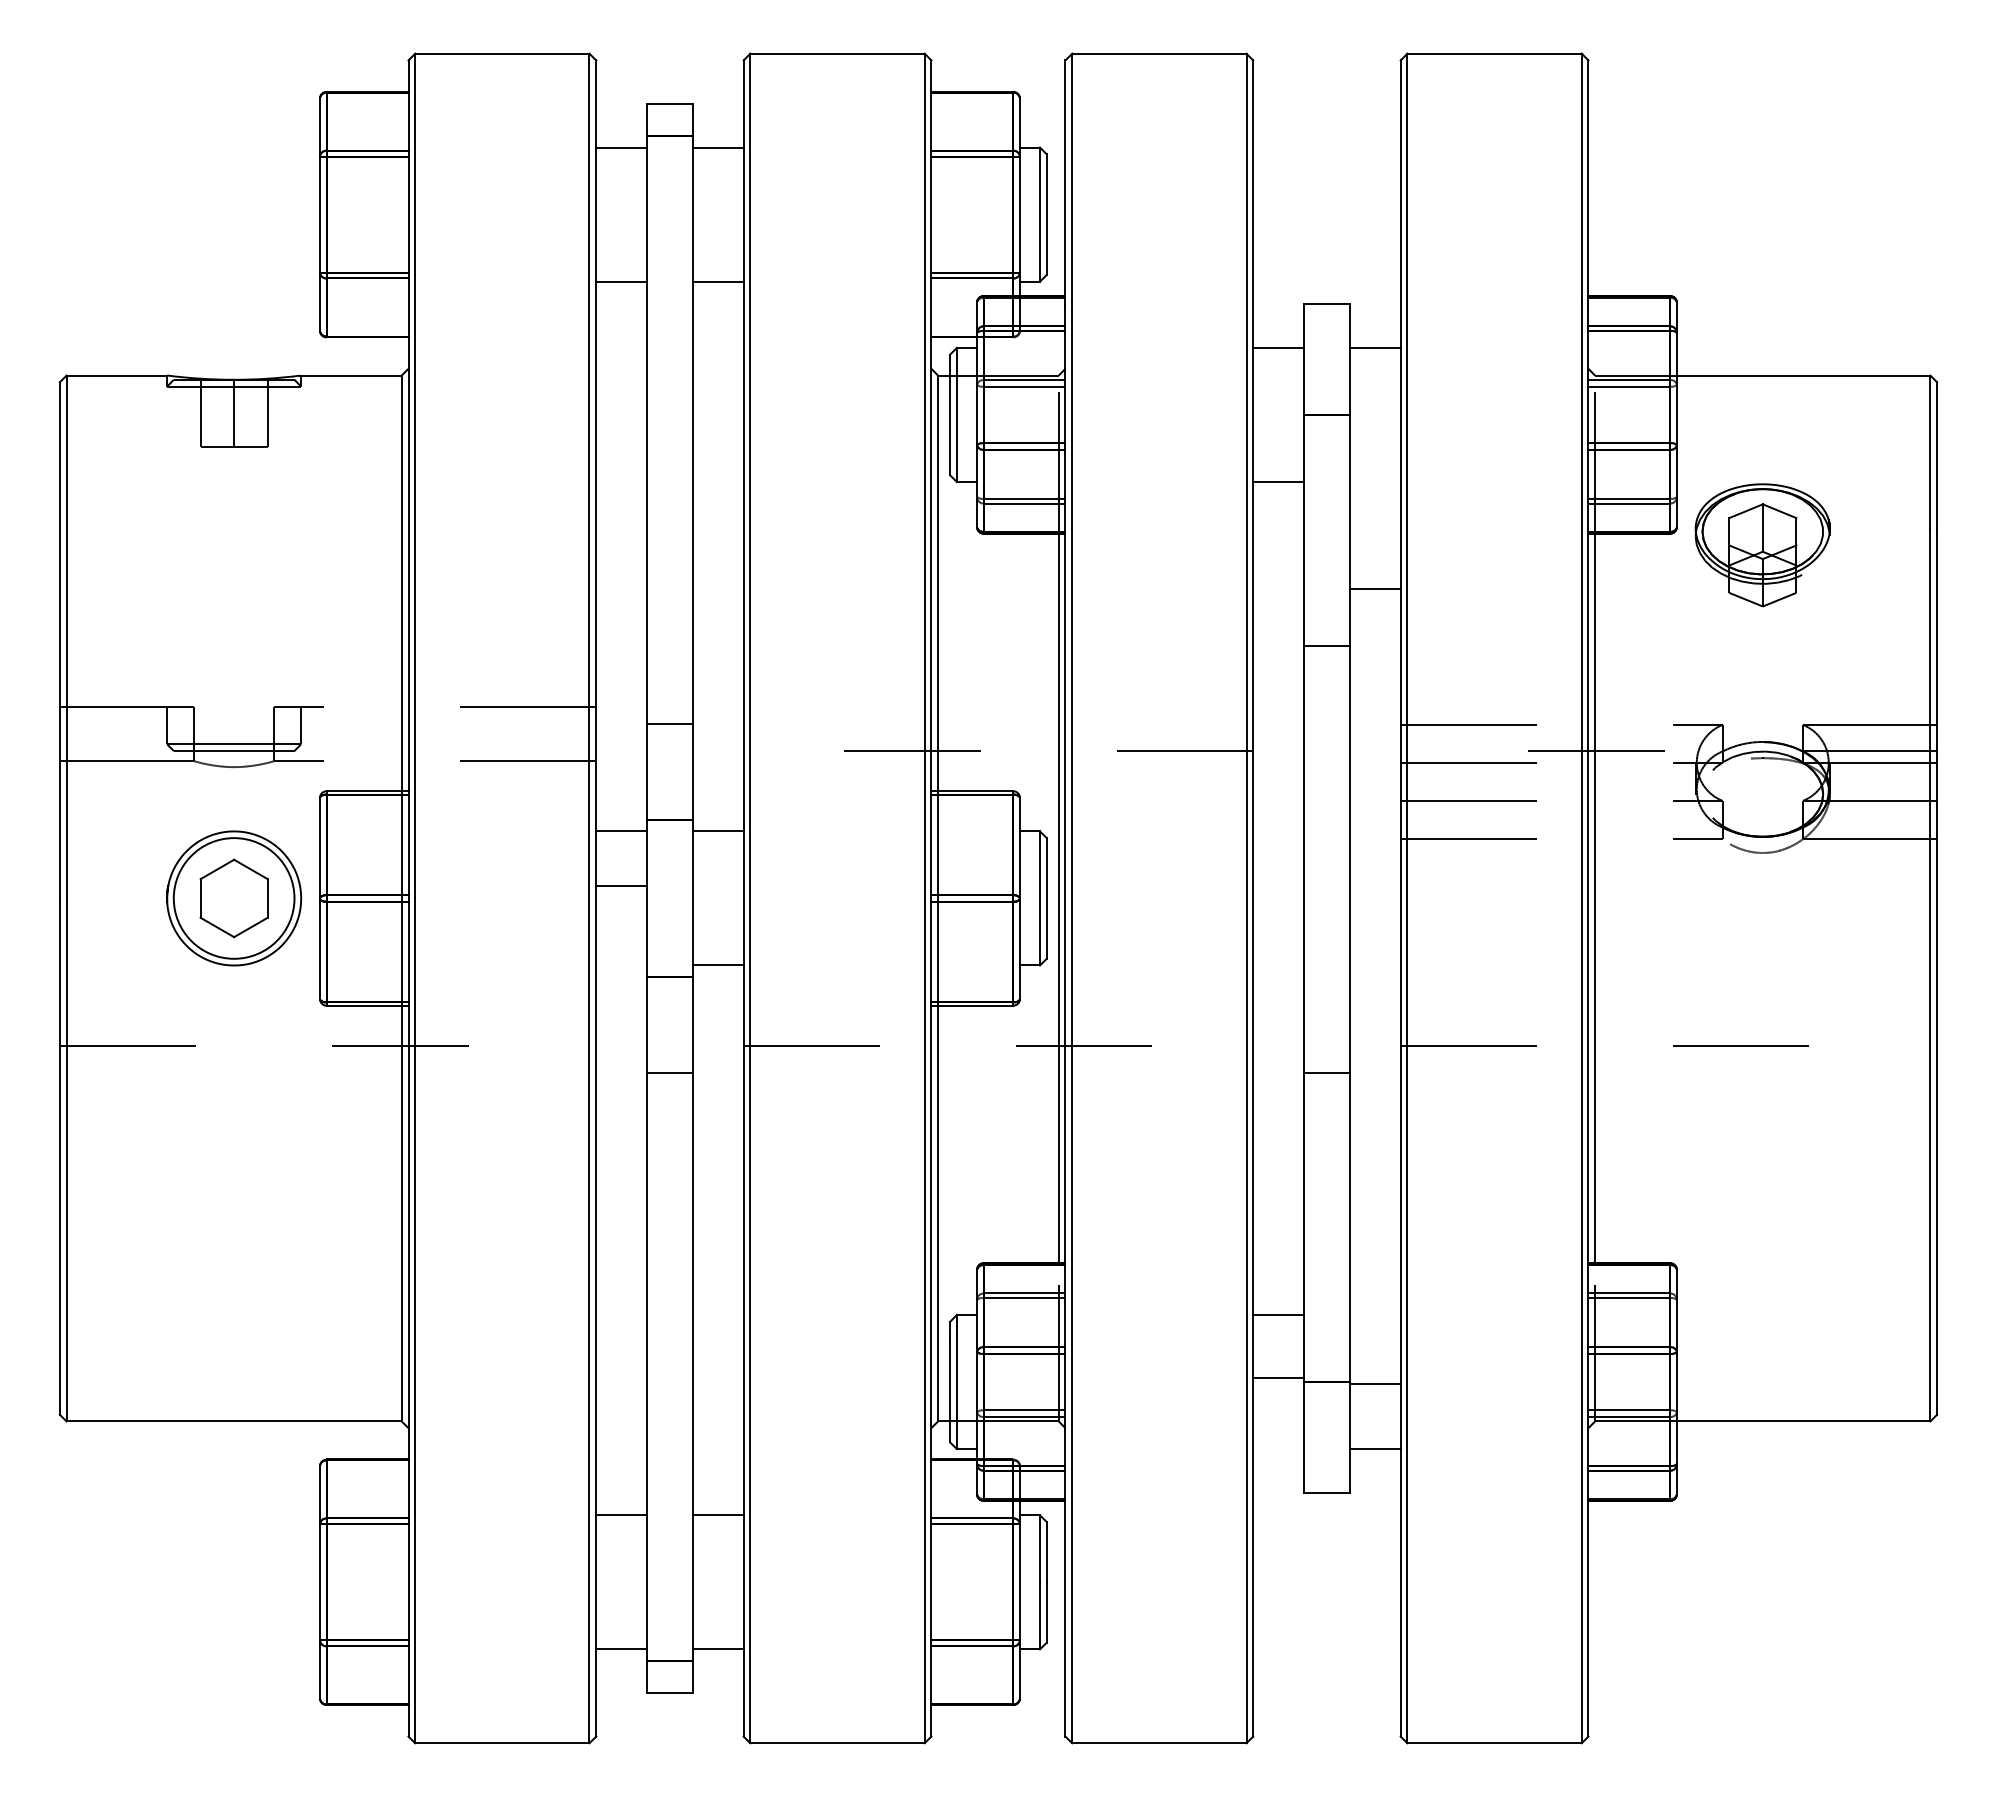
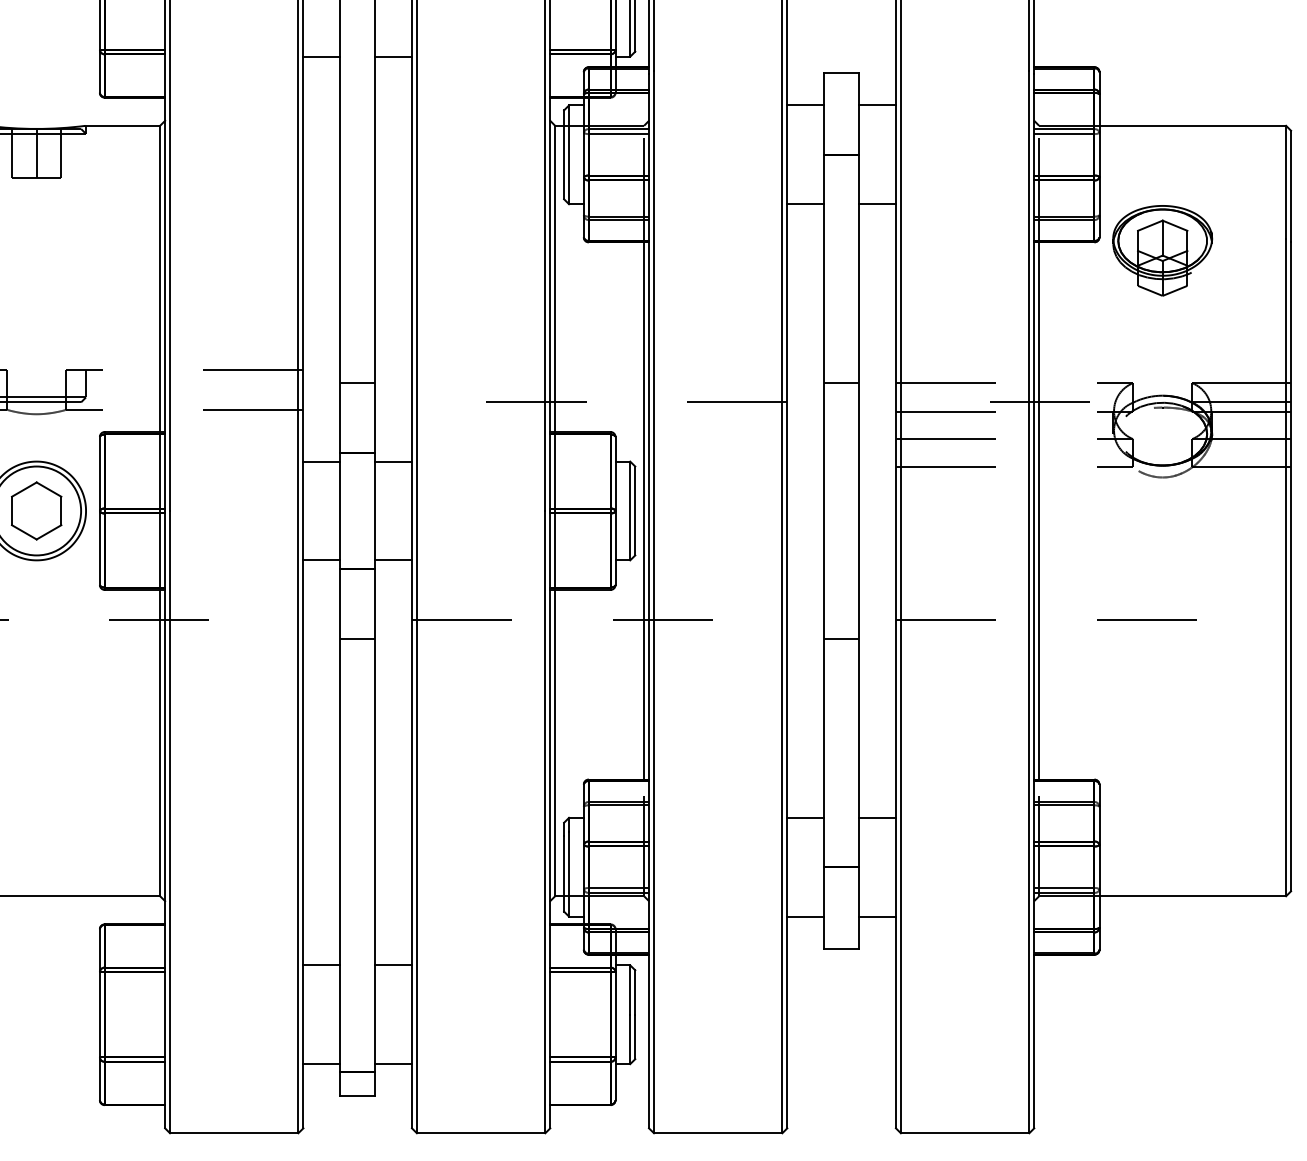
line: (1375, 589) -> (877, 204), moved
line: (1326, 646) -> (841, 382), moved
line: (621, 886) -> (322, 560), moved
line: (1278, 1378) -> (805, 916), moved
line: (1375, 1384) -> (877, 818), moved

